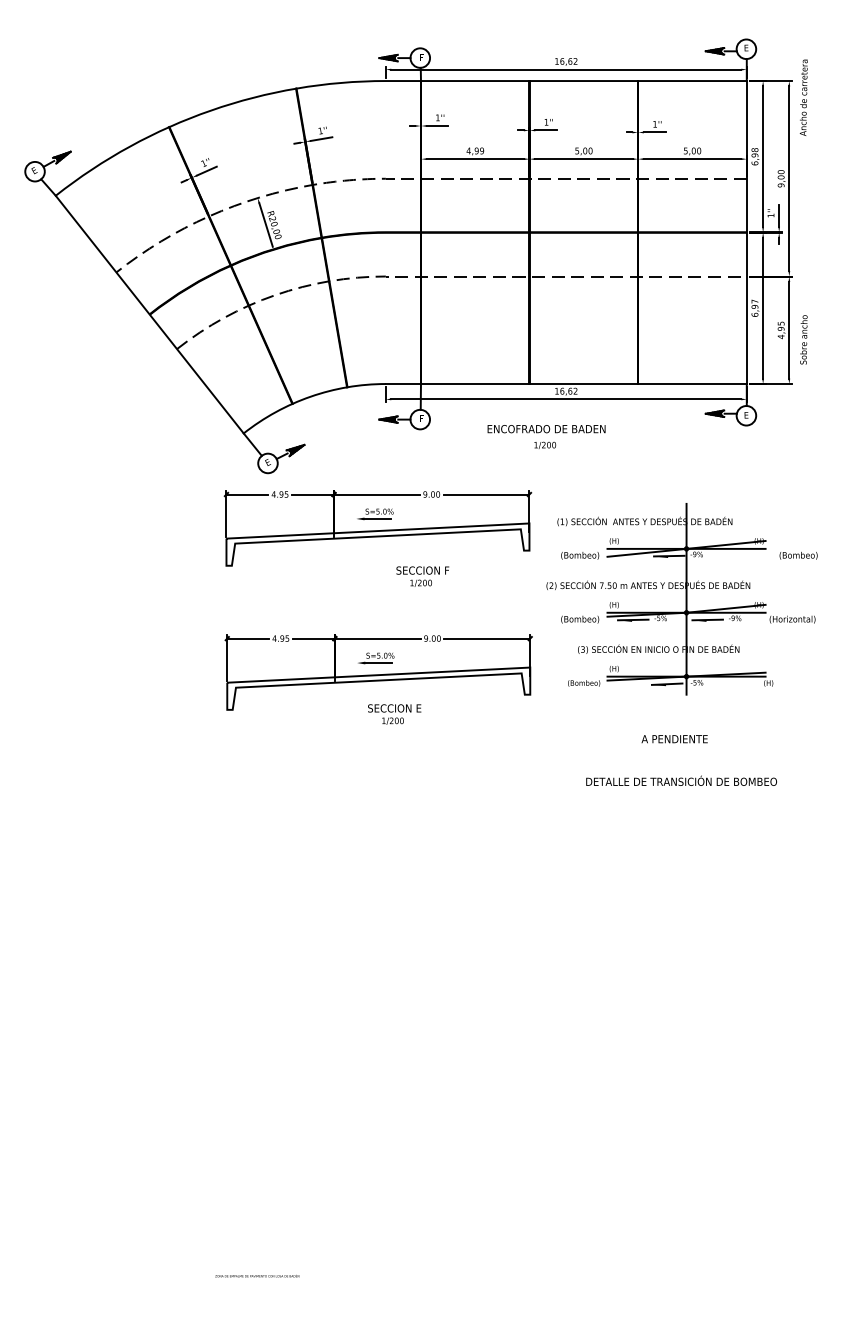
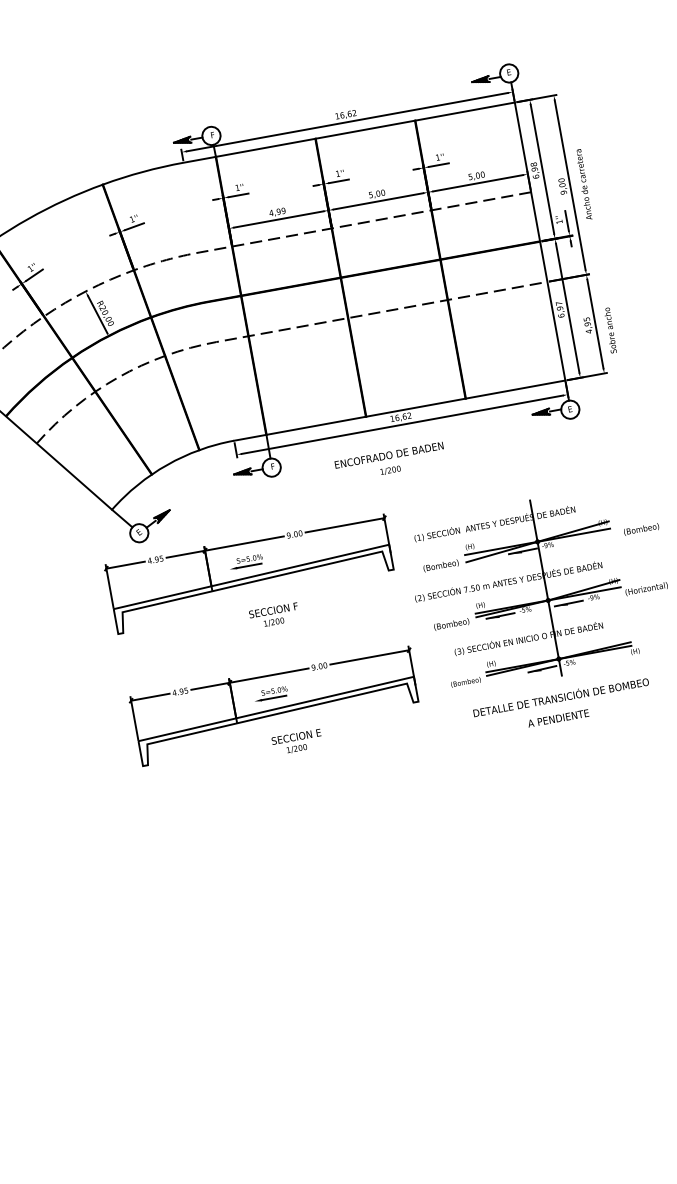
text: (803, 97) -> (583, 184), moved
text: (422, 576) -> (274, 615), moved
text: (681, 780) -> (560, 696), moved

